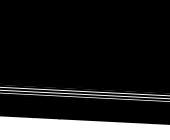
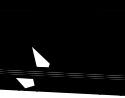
fill: (64, 67) -> (40, 56), removed
fill: (40, 106) -> (24, 82), removed

